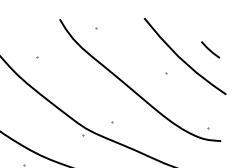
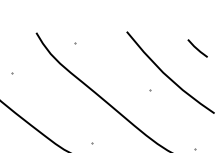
line: (210, 49) -> (197, 48), moved

